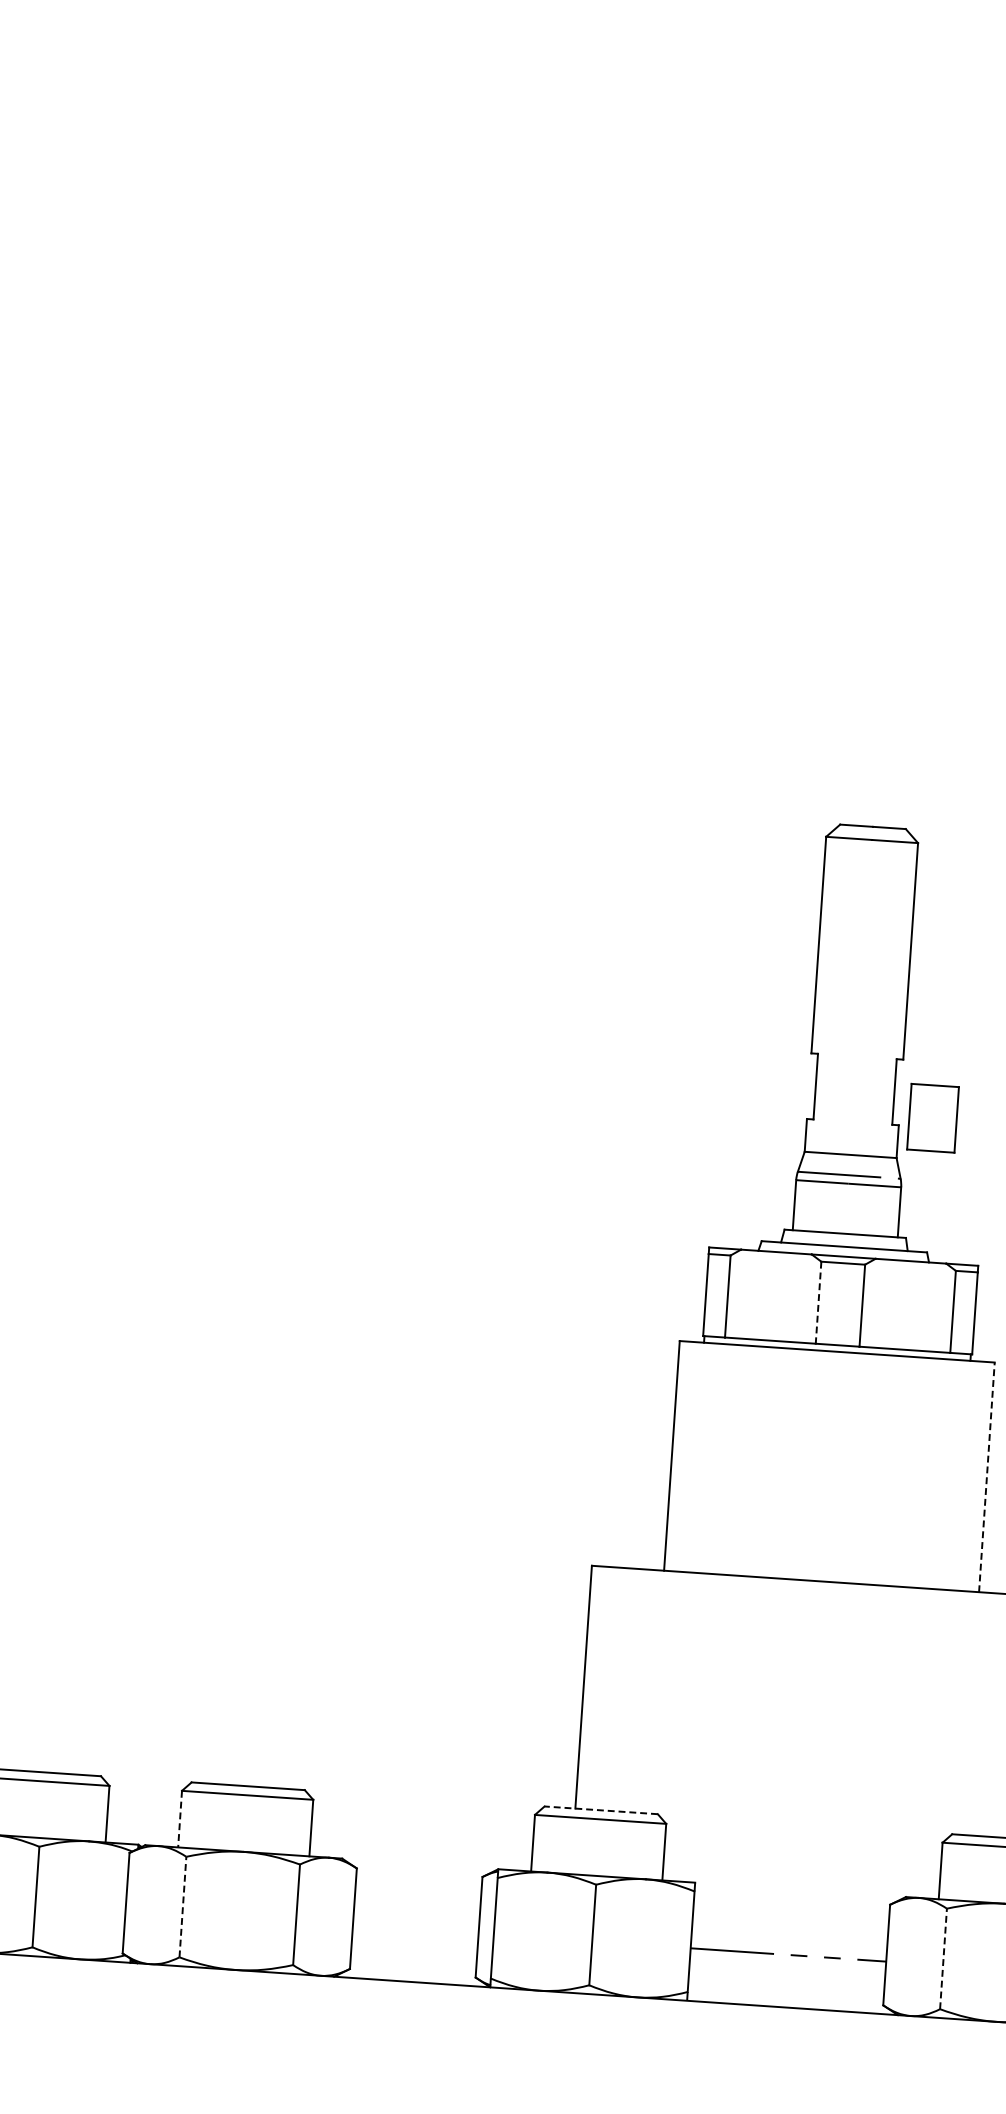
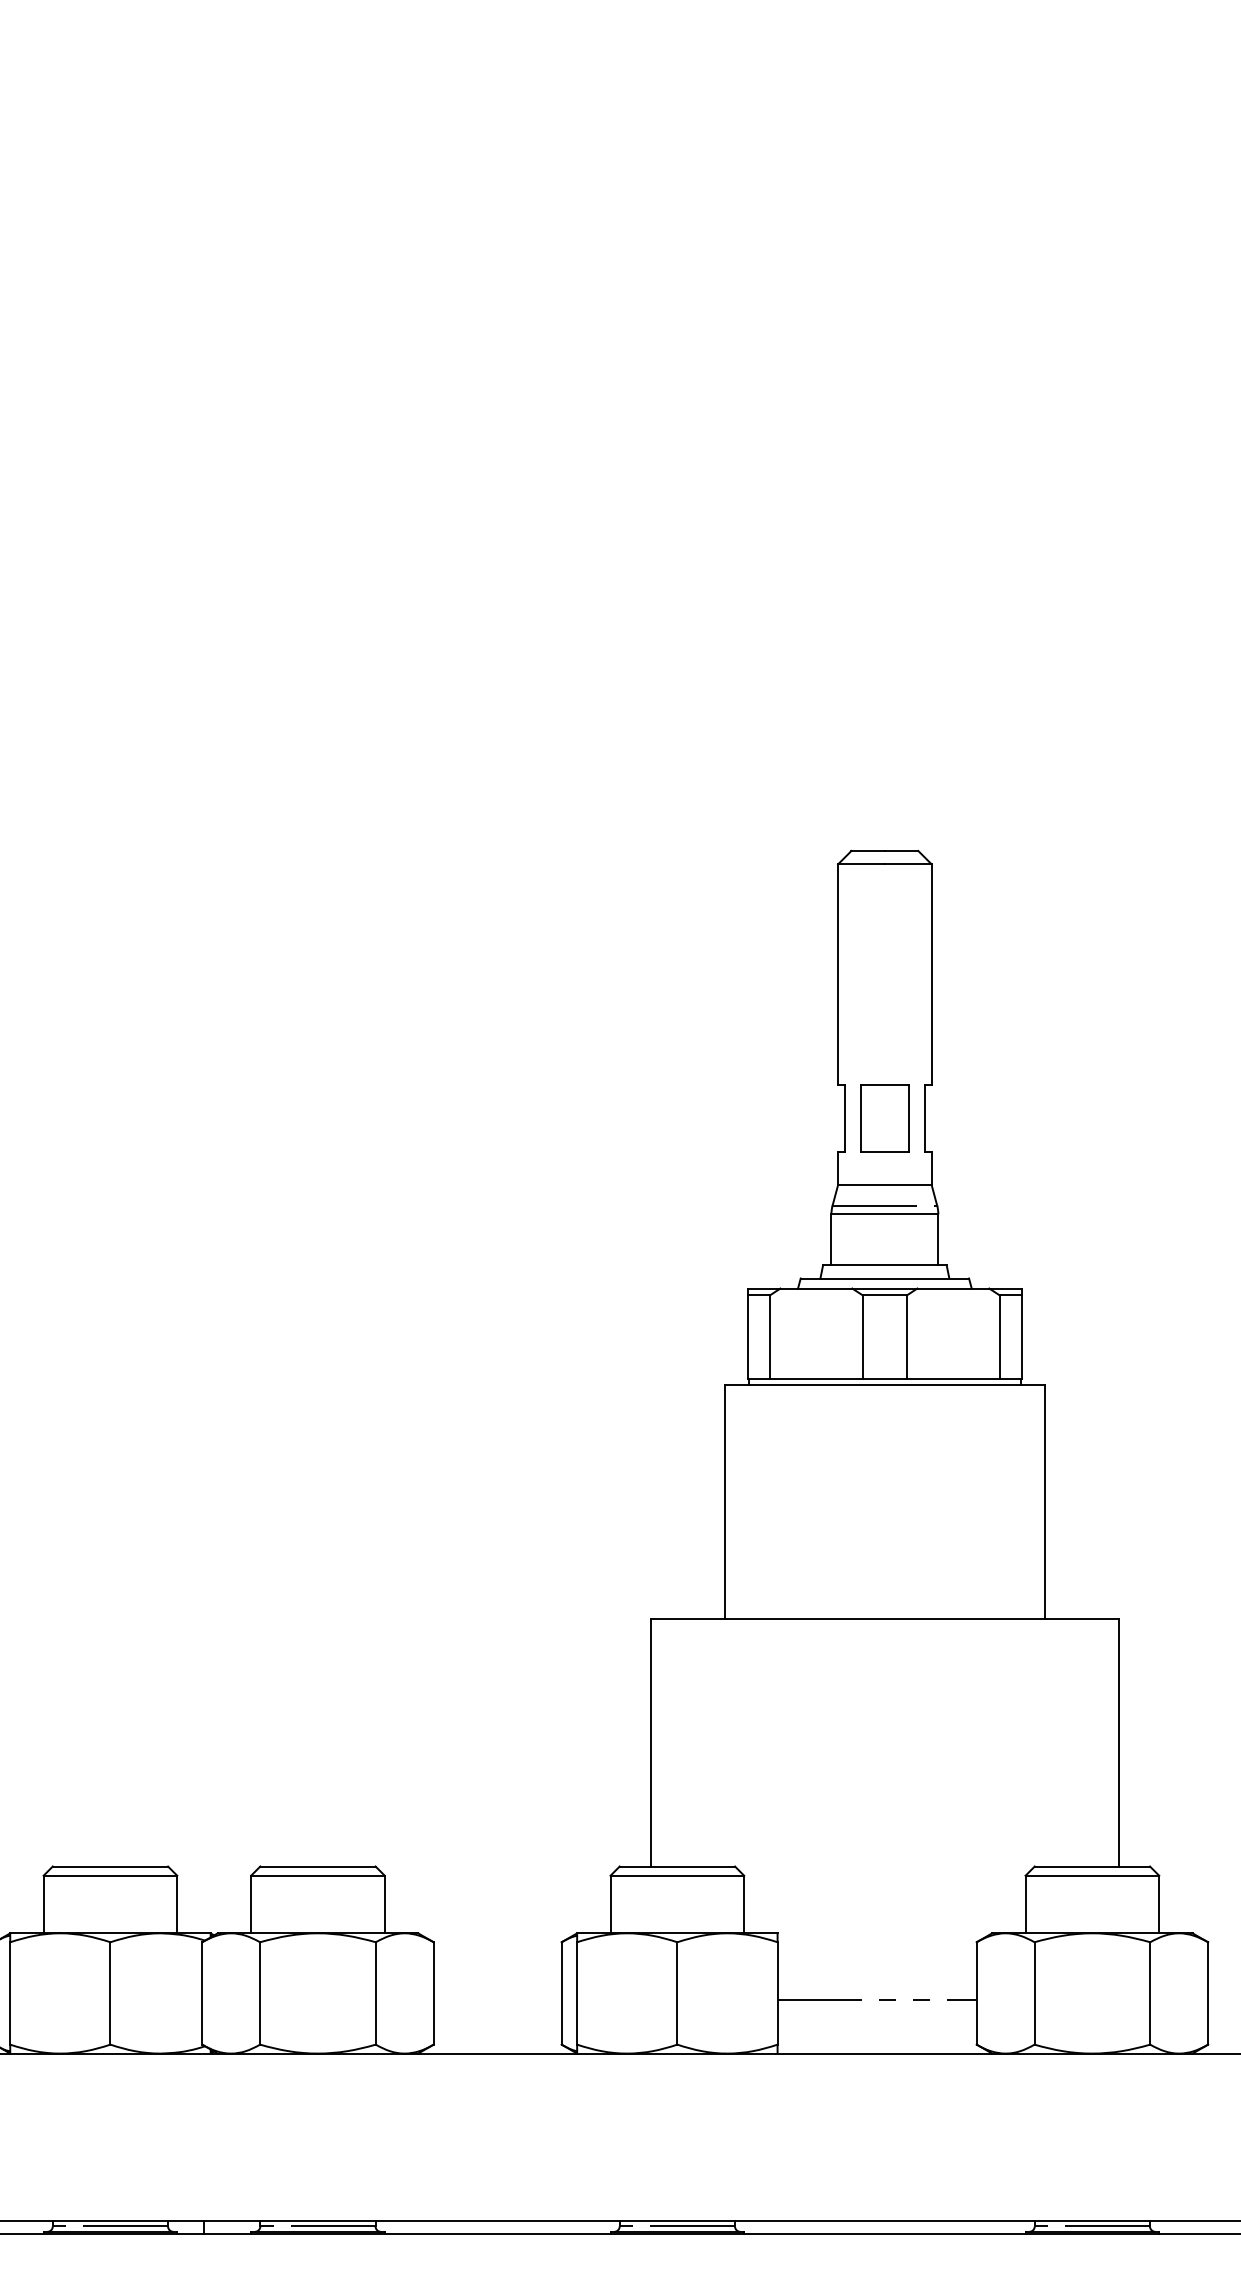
part: (932, 1118) -> (884, 1118), moved
line: (818, 1303) -> (862, 1337), dashed -> solid
line: (987, 1477) -> (1045, 1502), dashed -> solid
line: (601, 1810) -> (677, 1866), dashed -> solid
line: (180, 1819) -> (251, 1904), dashed -> solid
line: (183, 1906) -> (260, 1992), dashed -> solid
line: (943, 1957) -> (1034, 1992), dashed -> solid

